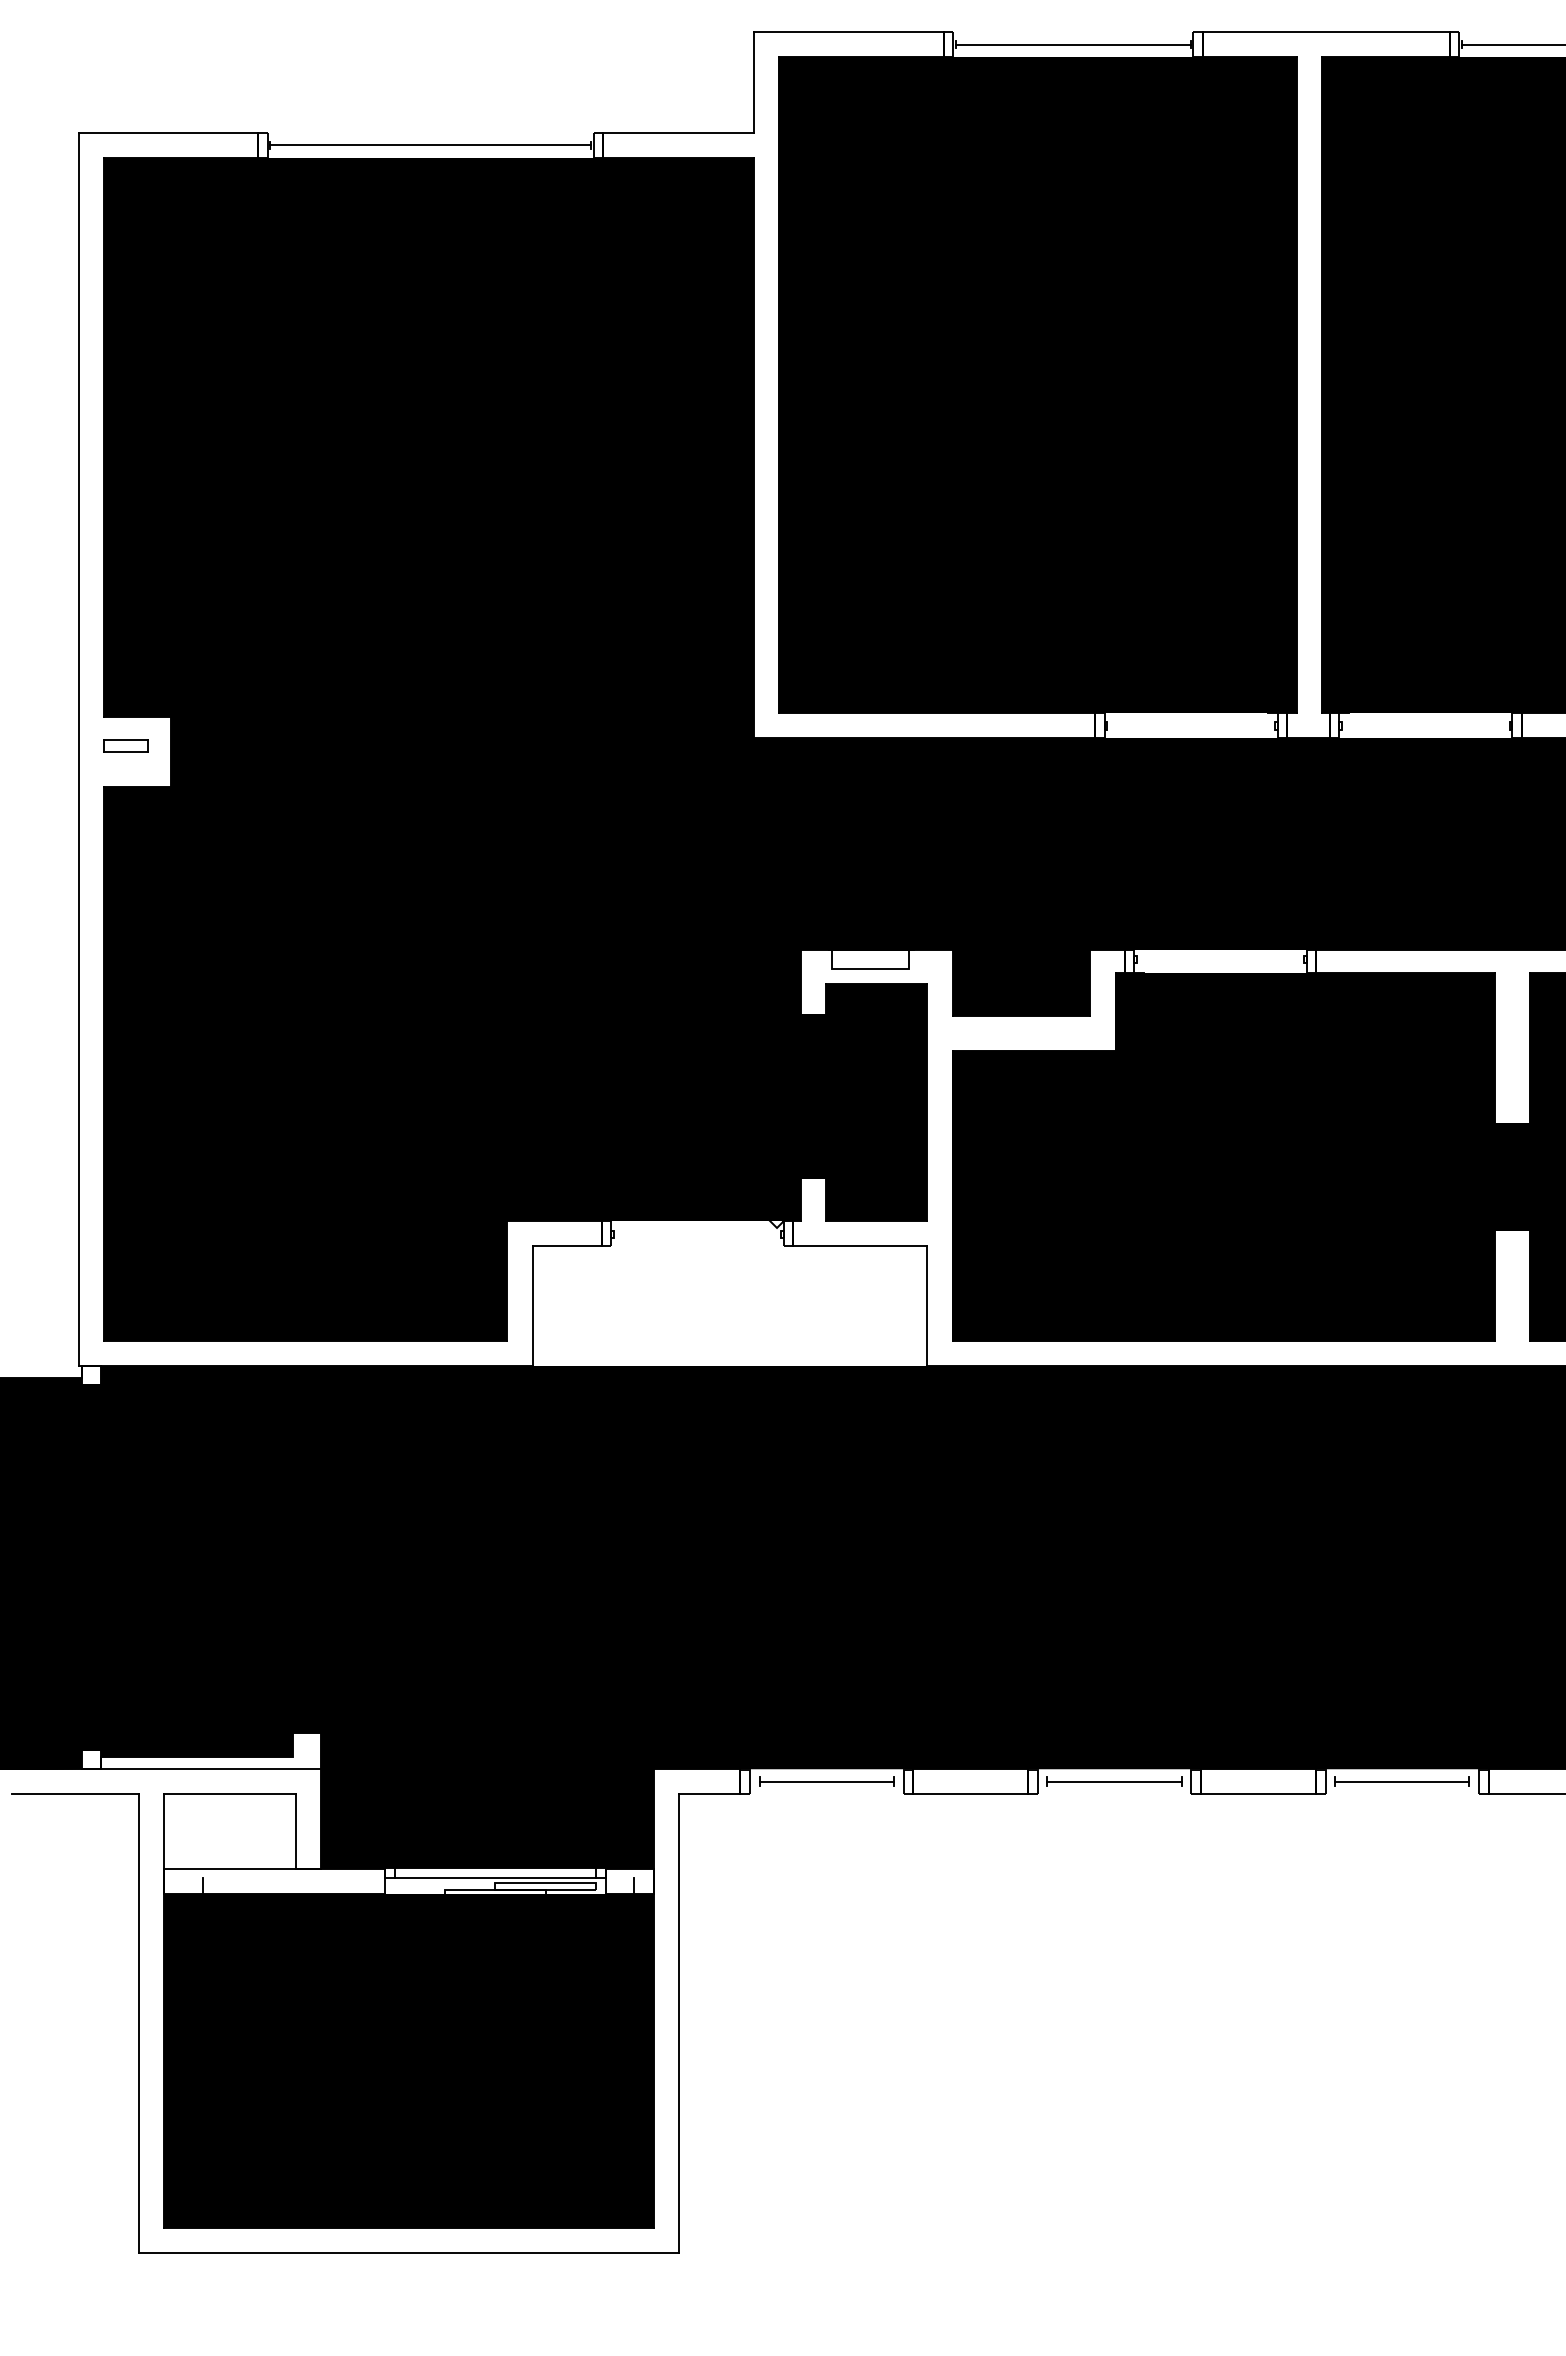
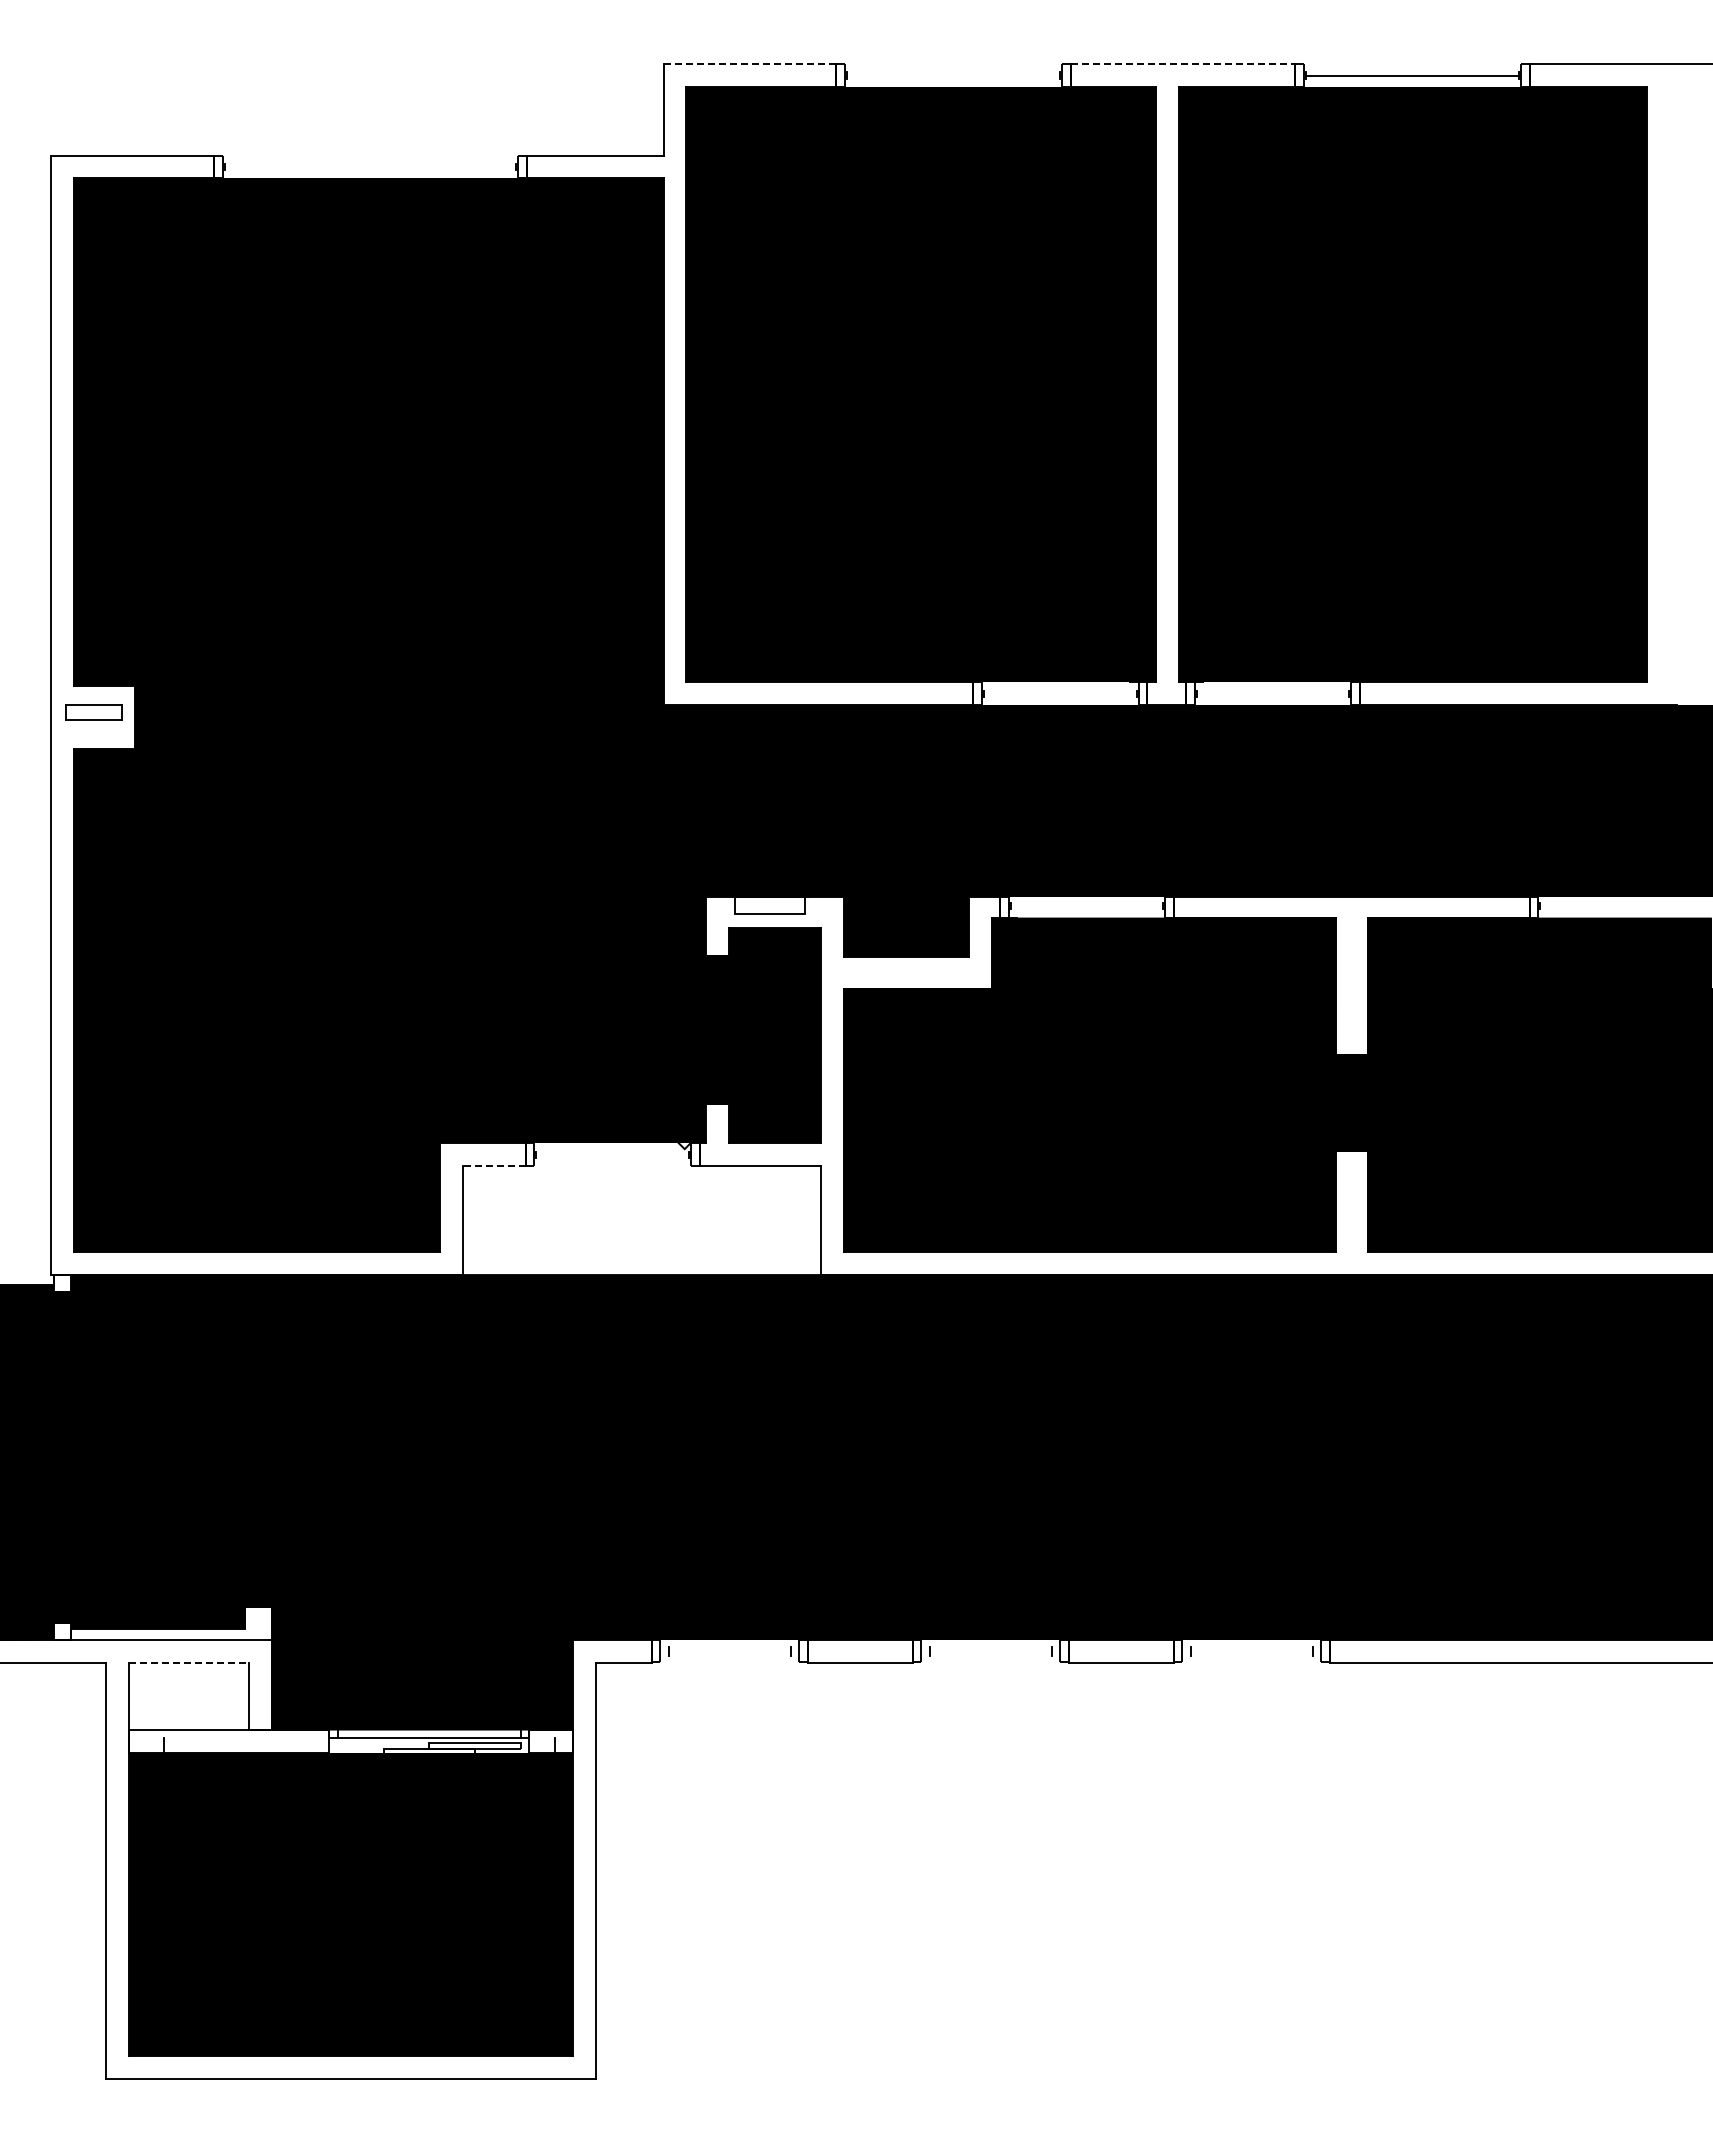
line: (849, 32) -> (750, 64), solid -> dashed
line: (1325, 32) -> (1182, 64), solid -> dashed
line: (1073, 44) -> (953, 75), removed
line: (430, 145) -> (370, 167), removed
part: (125, 746) -> (93, 712), size x1.4
line: (566, 1246) -> (493, 1165), solid -> dashed
line: (826, 1781) -> (729, 1651), removed
line: (1114, 1781) -> (990, 1651), removed
line: (1401, 1781) -> (1251, 1651), removed
line: (229, 1793) -> (188, 1662), solid -> dashed

